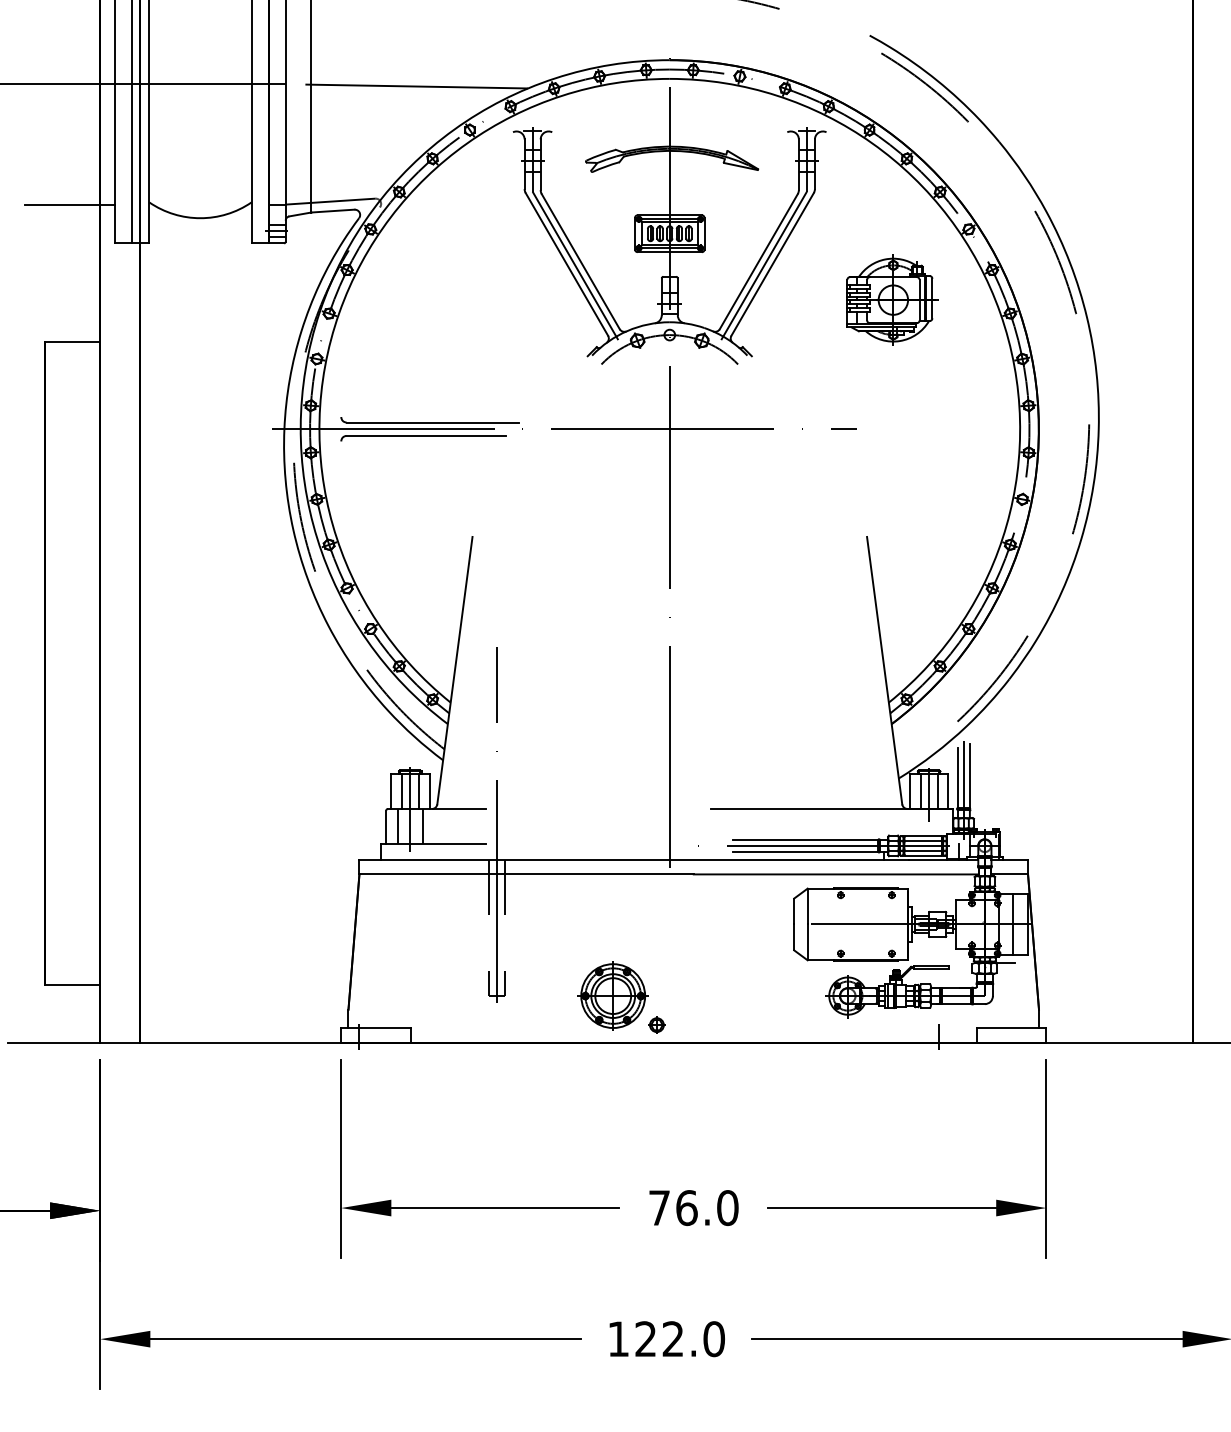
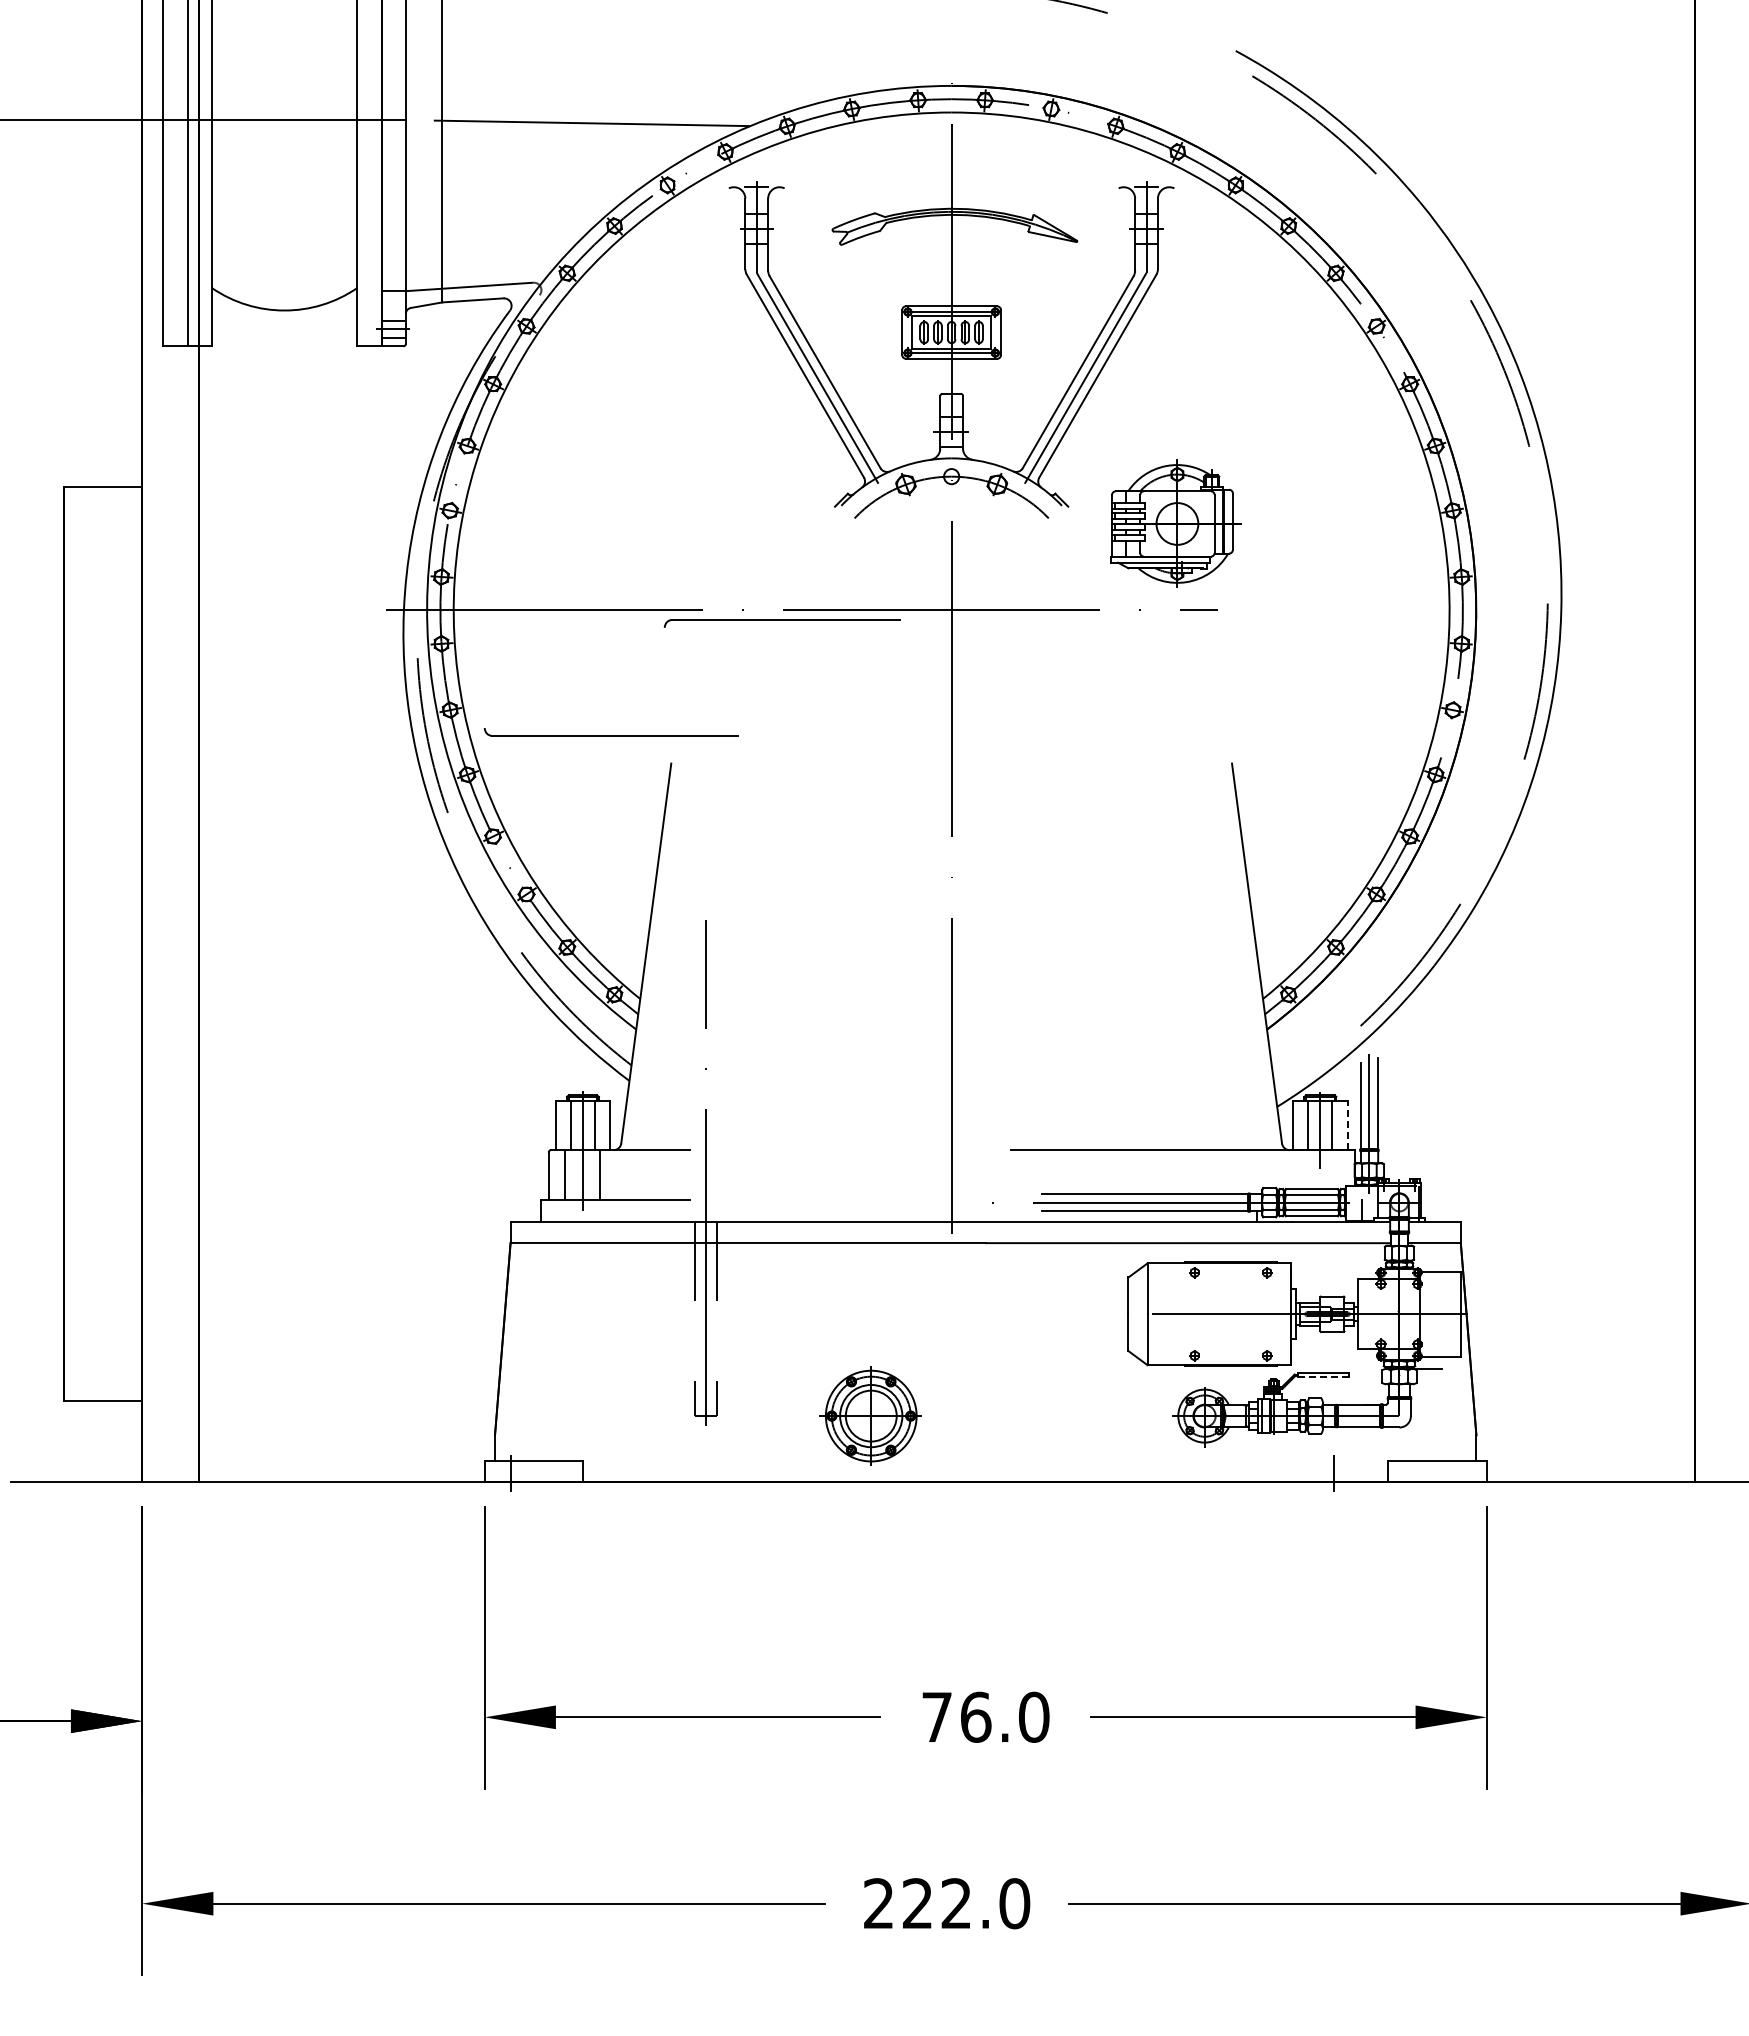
line: (70, 204) -> (99, 291), removed
part: (892, 299) -> (1175, 523), moved
part: (429, 420) -> (610, 732), moved
part: (424, 438) -> (782, 623), moved
line: (948, 791) -> (1347, 1125), solid -> dashed
line: (1013, 924) -> (1439, 1314), removed
line: (932, 968) -> (1324, 1377), solid -> dashed
part: (657, 1024) -> (933, 1456), removed
text: (618, 1339) -> (878, 1903), 122.0 -> 222.0

